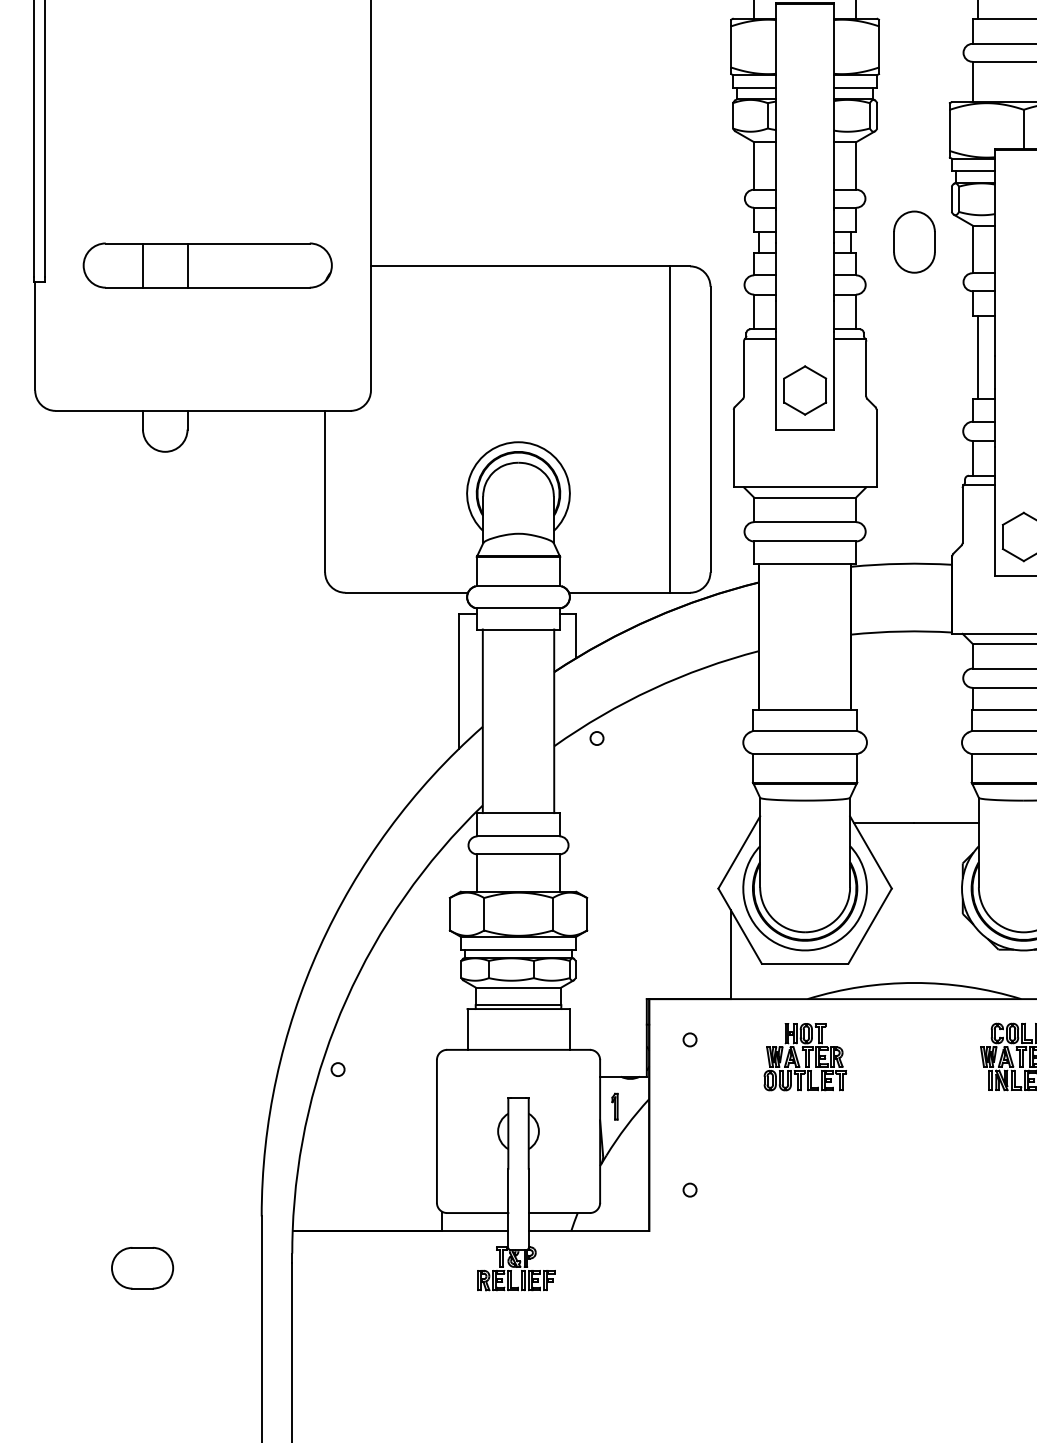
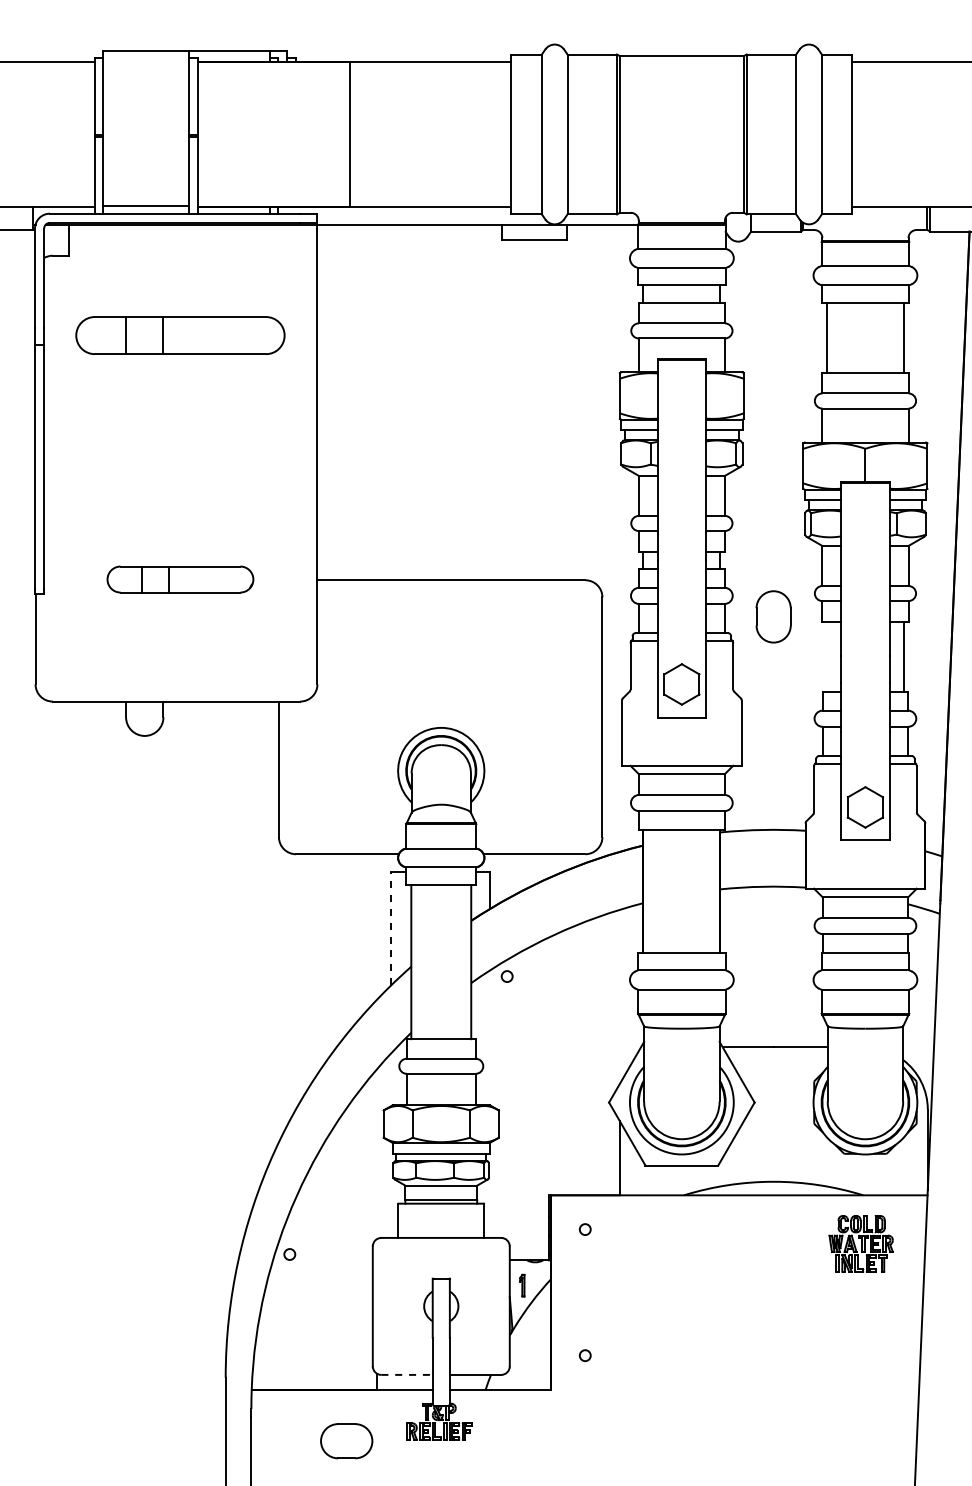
part: (914, 241) -> (773, 616), moved
part: (207, 265) -> (180, 579), size x0.7
line: (977, 357) -> (826, 656), removed
line: (670, 429) -> (568, 717), removed
line: (459, 681) -> (391, 928), solid -> dashed
part: (805, 1056) -> (682, 1243), removed
line: (478, 1212) -> (407, 1374), solid -> dashed
part: (142, 1268) -> (346, 1441), moved

